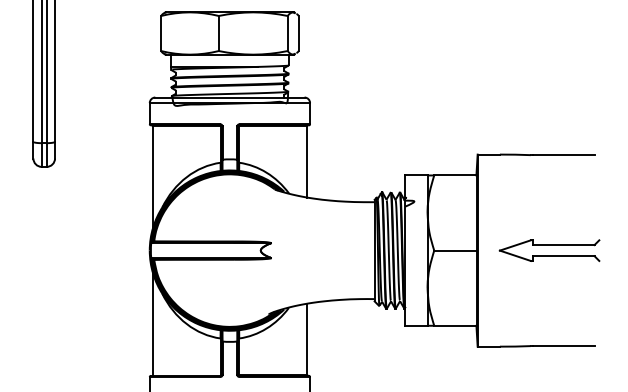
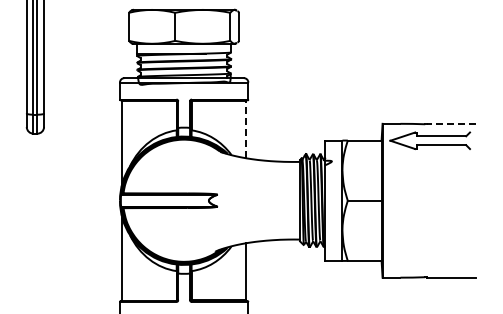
line: (563, 154) -> (451, 123), solid -> dashed
line: (307, 161) -> (246, 129), solid -> dashed
part: (549, 250) -> (430, 140), moved

